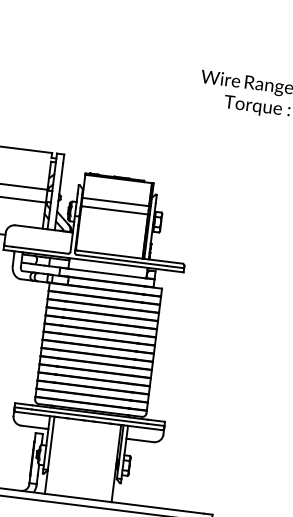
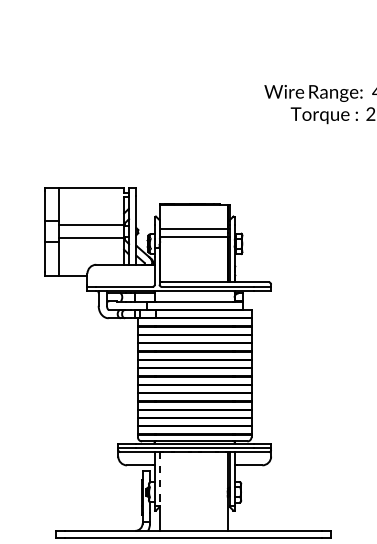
line: (51, 443) -> (159, 479), solid -> dashed

